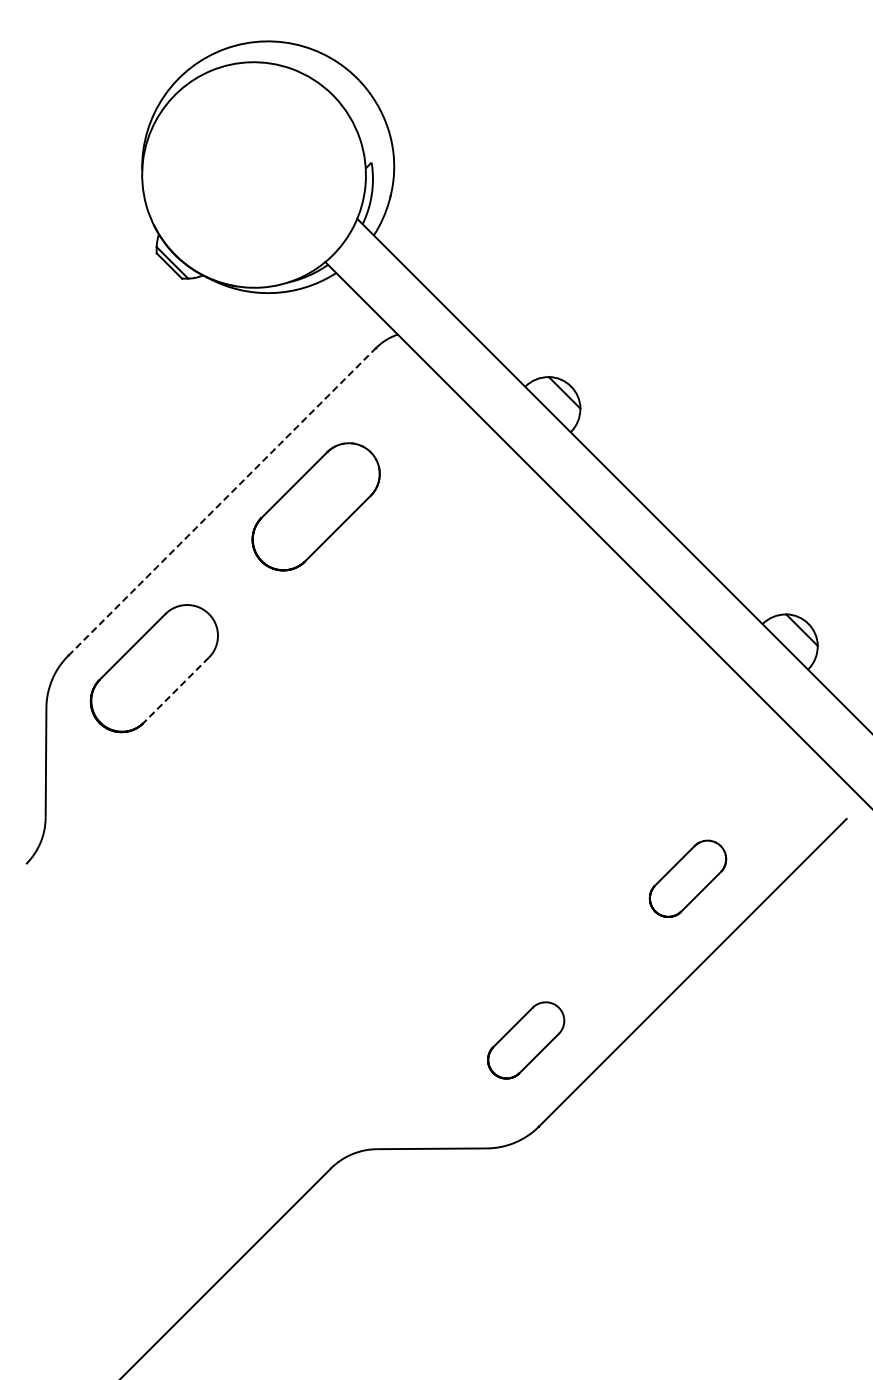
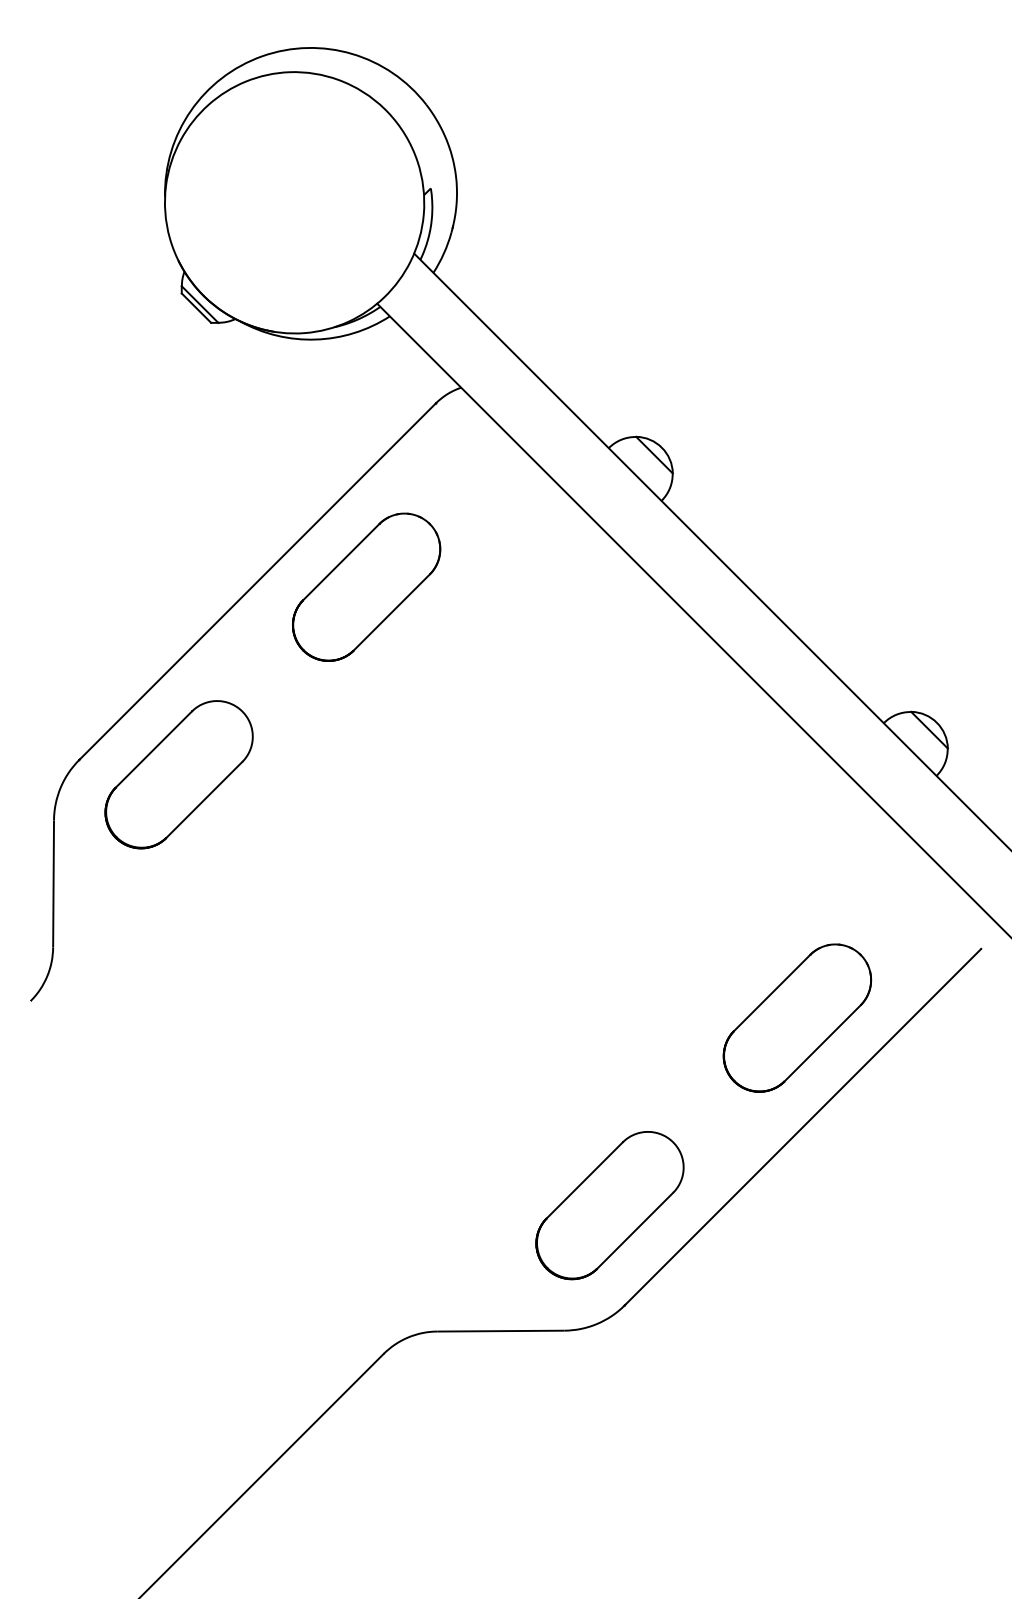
line: (222, 502) -> (258, 582), dashed -> solid
line: (175, 690) -> (203, 800), dashed -> solid
part: (687, 878) -> (796, 1017), size x1.67
part: (525, 1040) -> (609, 1205), size x1.67

